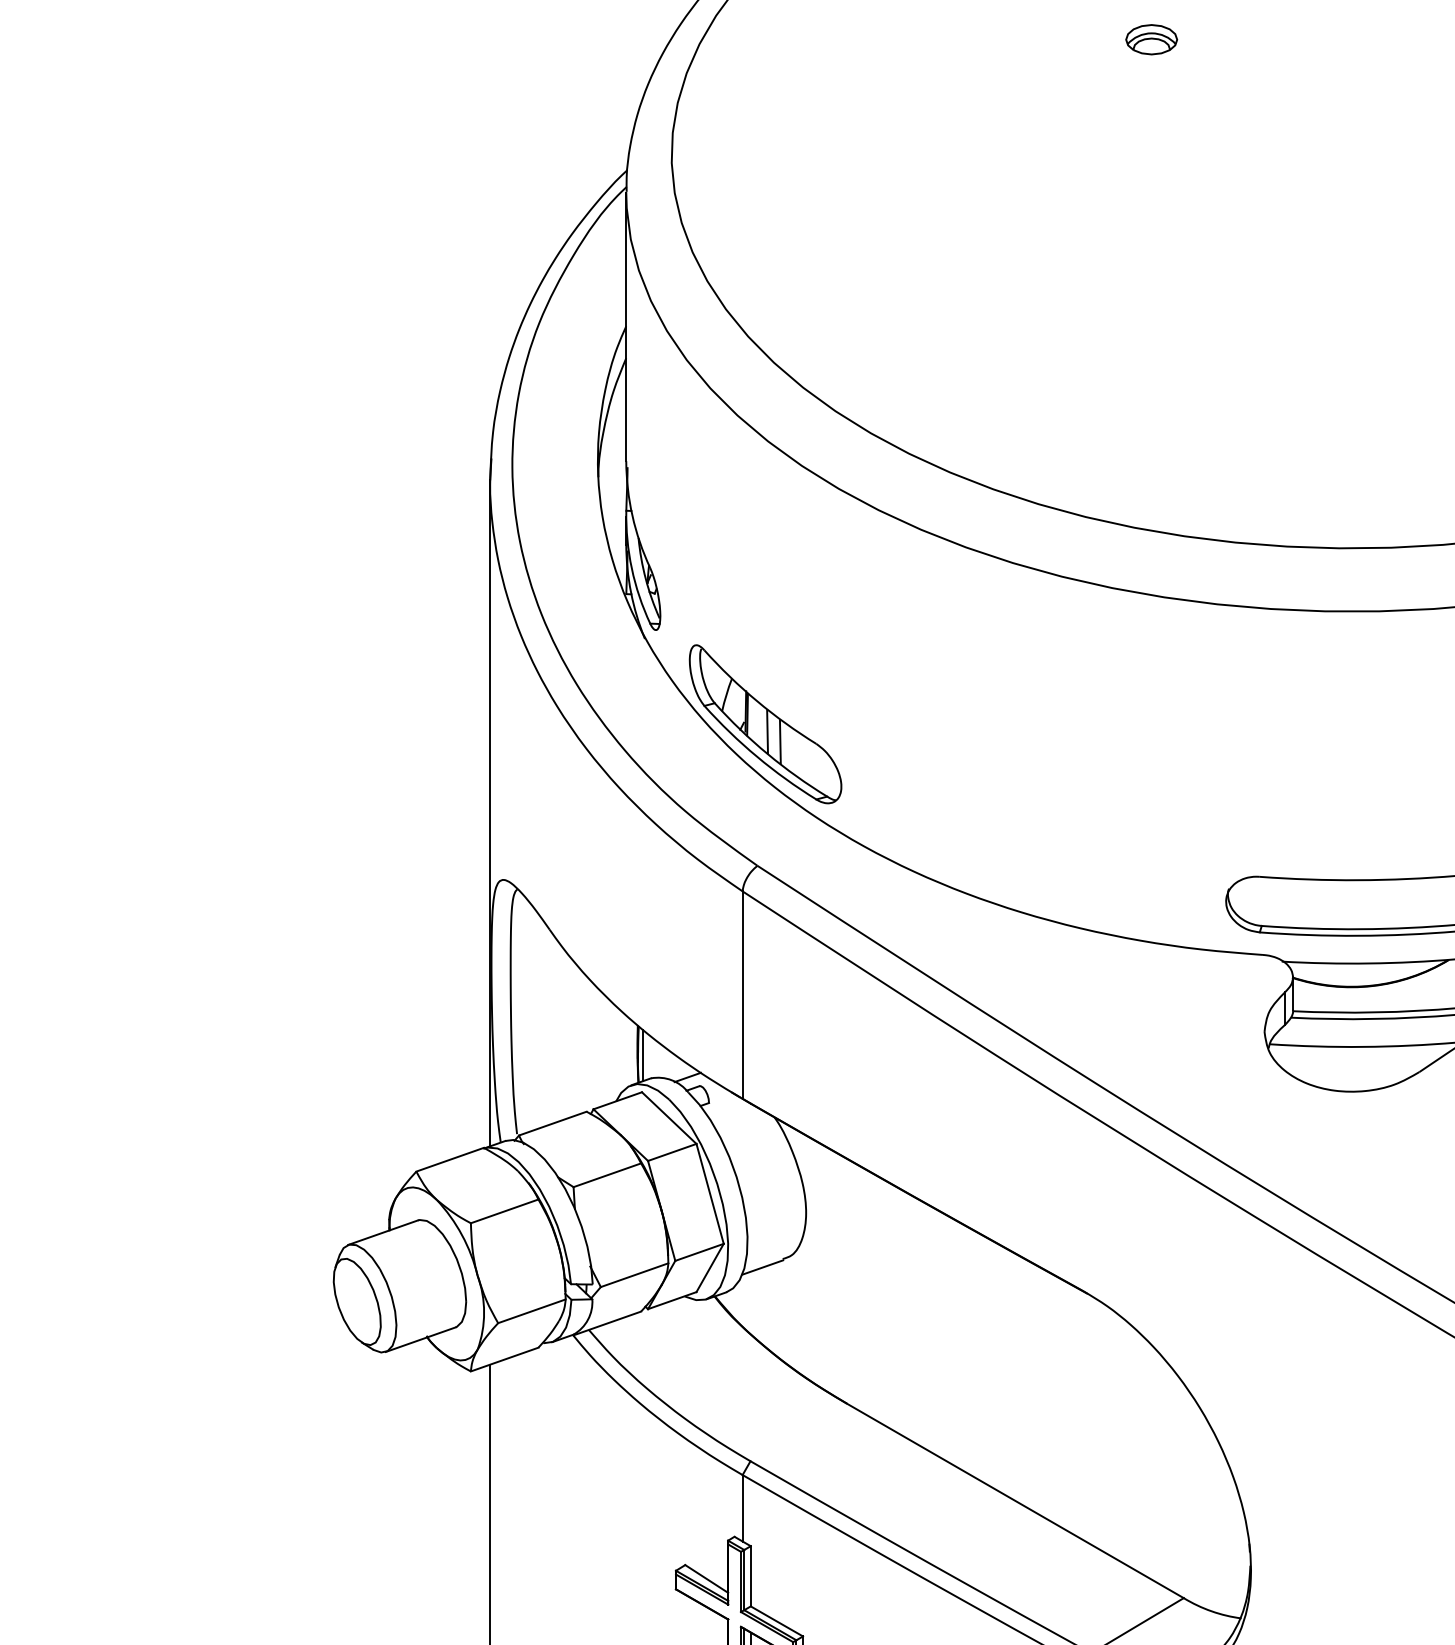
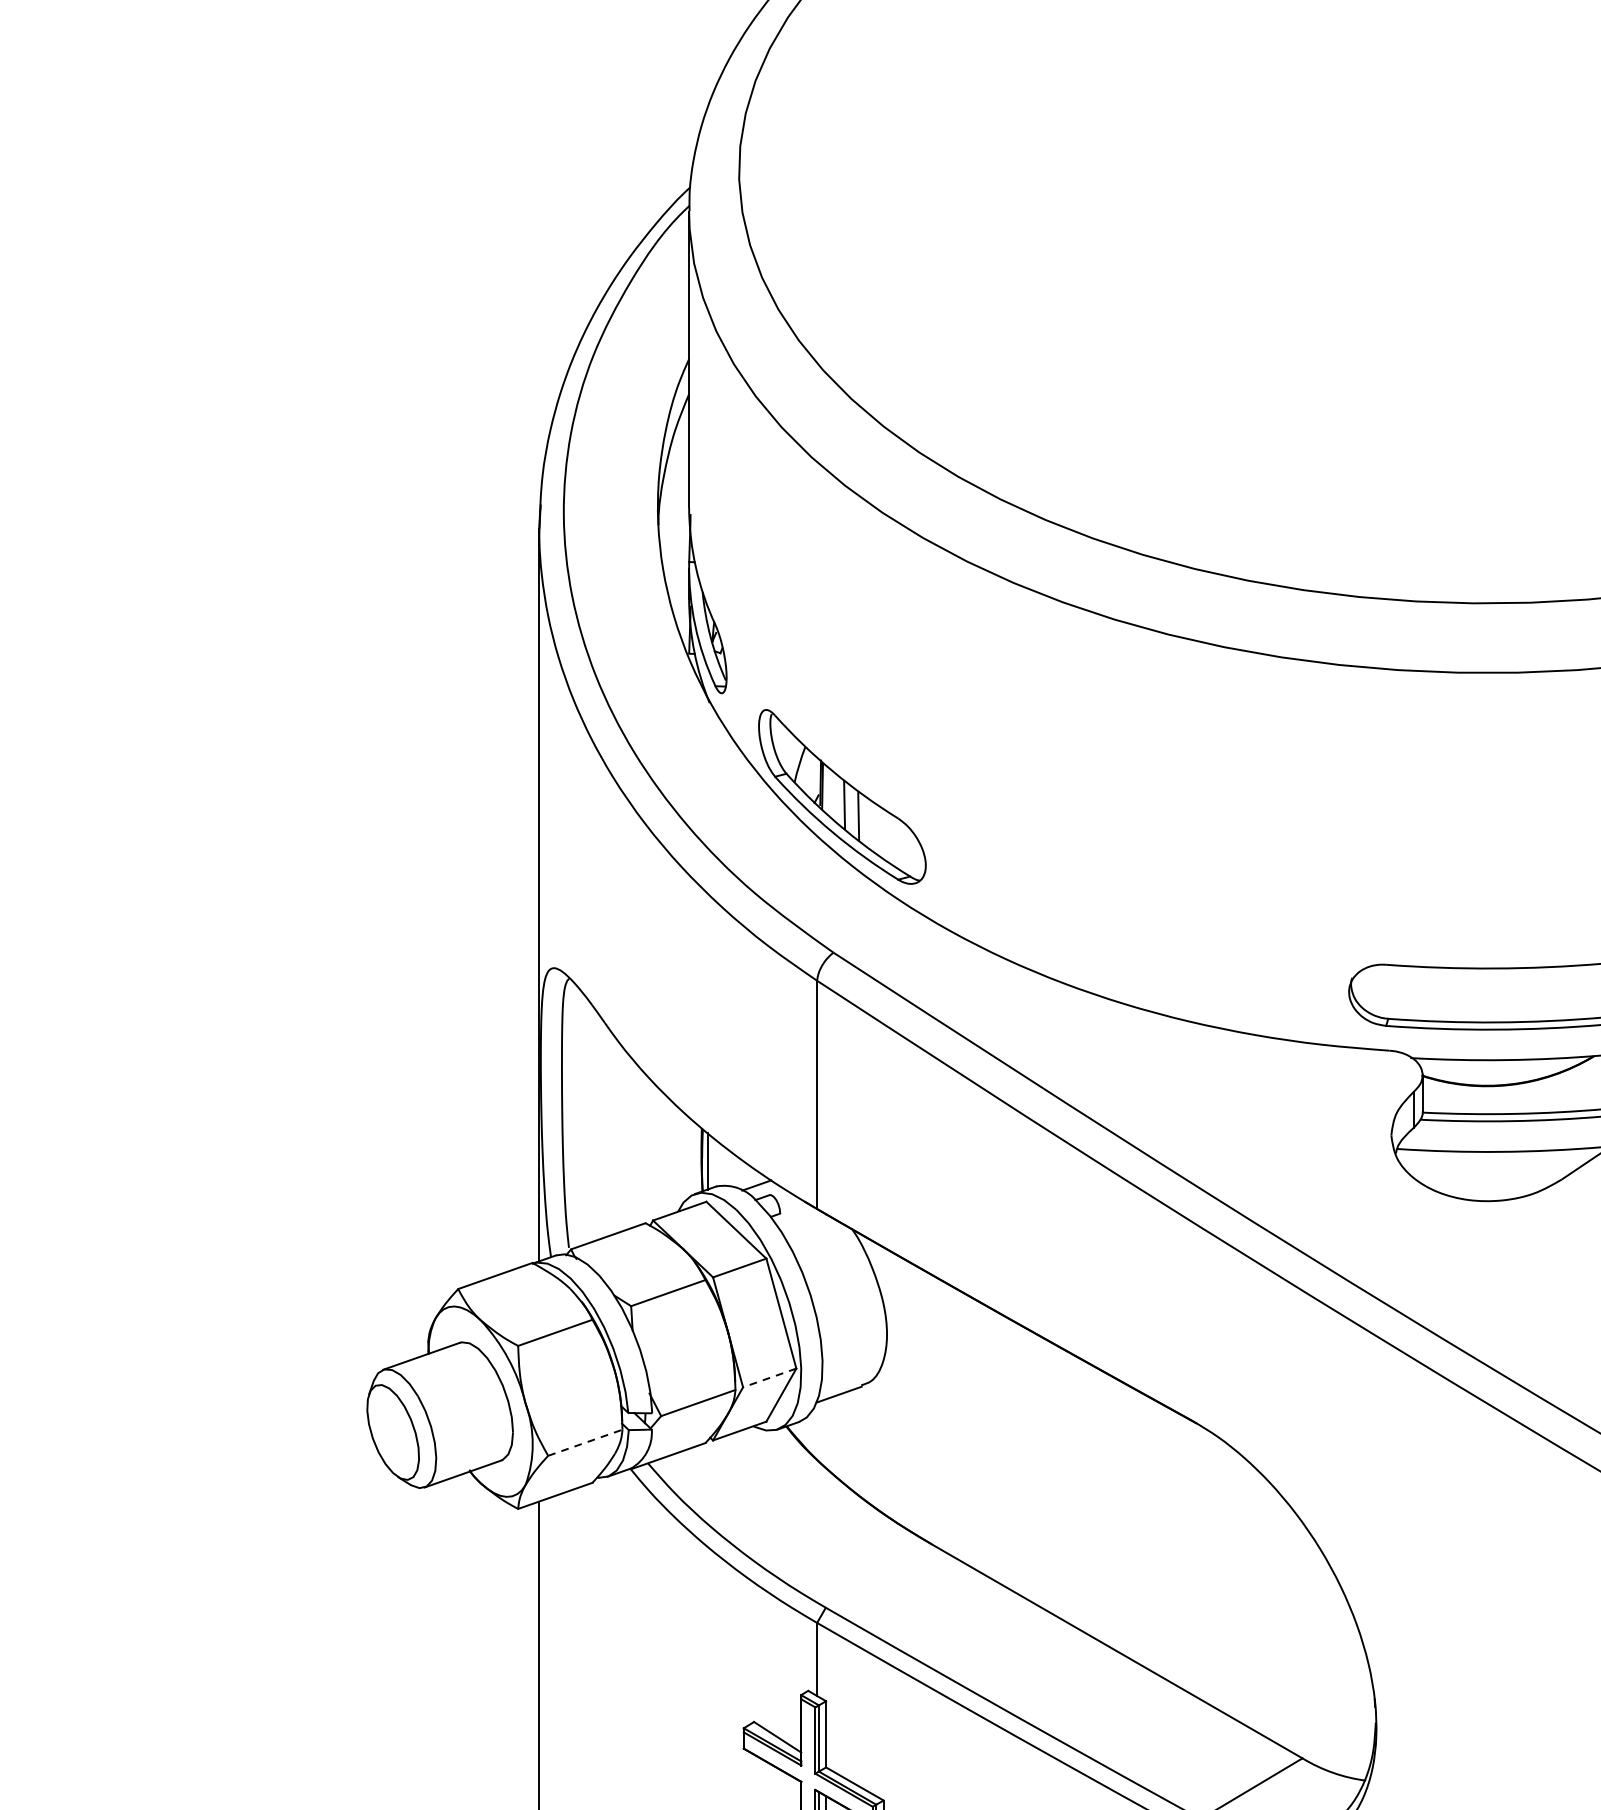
part: (1151, 39) -> (1266, 43), removed
line: (699, 1252) -> (769, 1378), solid -> dashed
line: (531, 1311) -> (584, 1442), solid -> dashed

